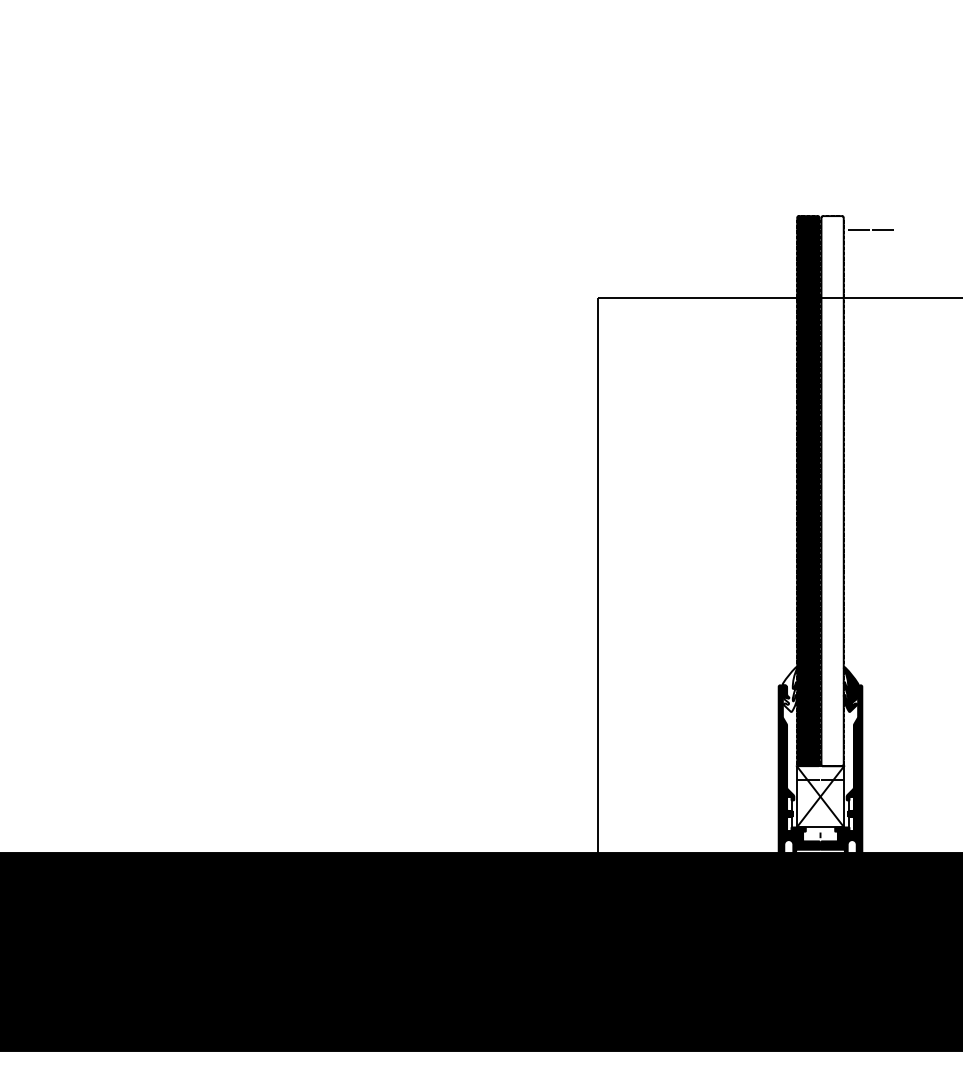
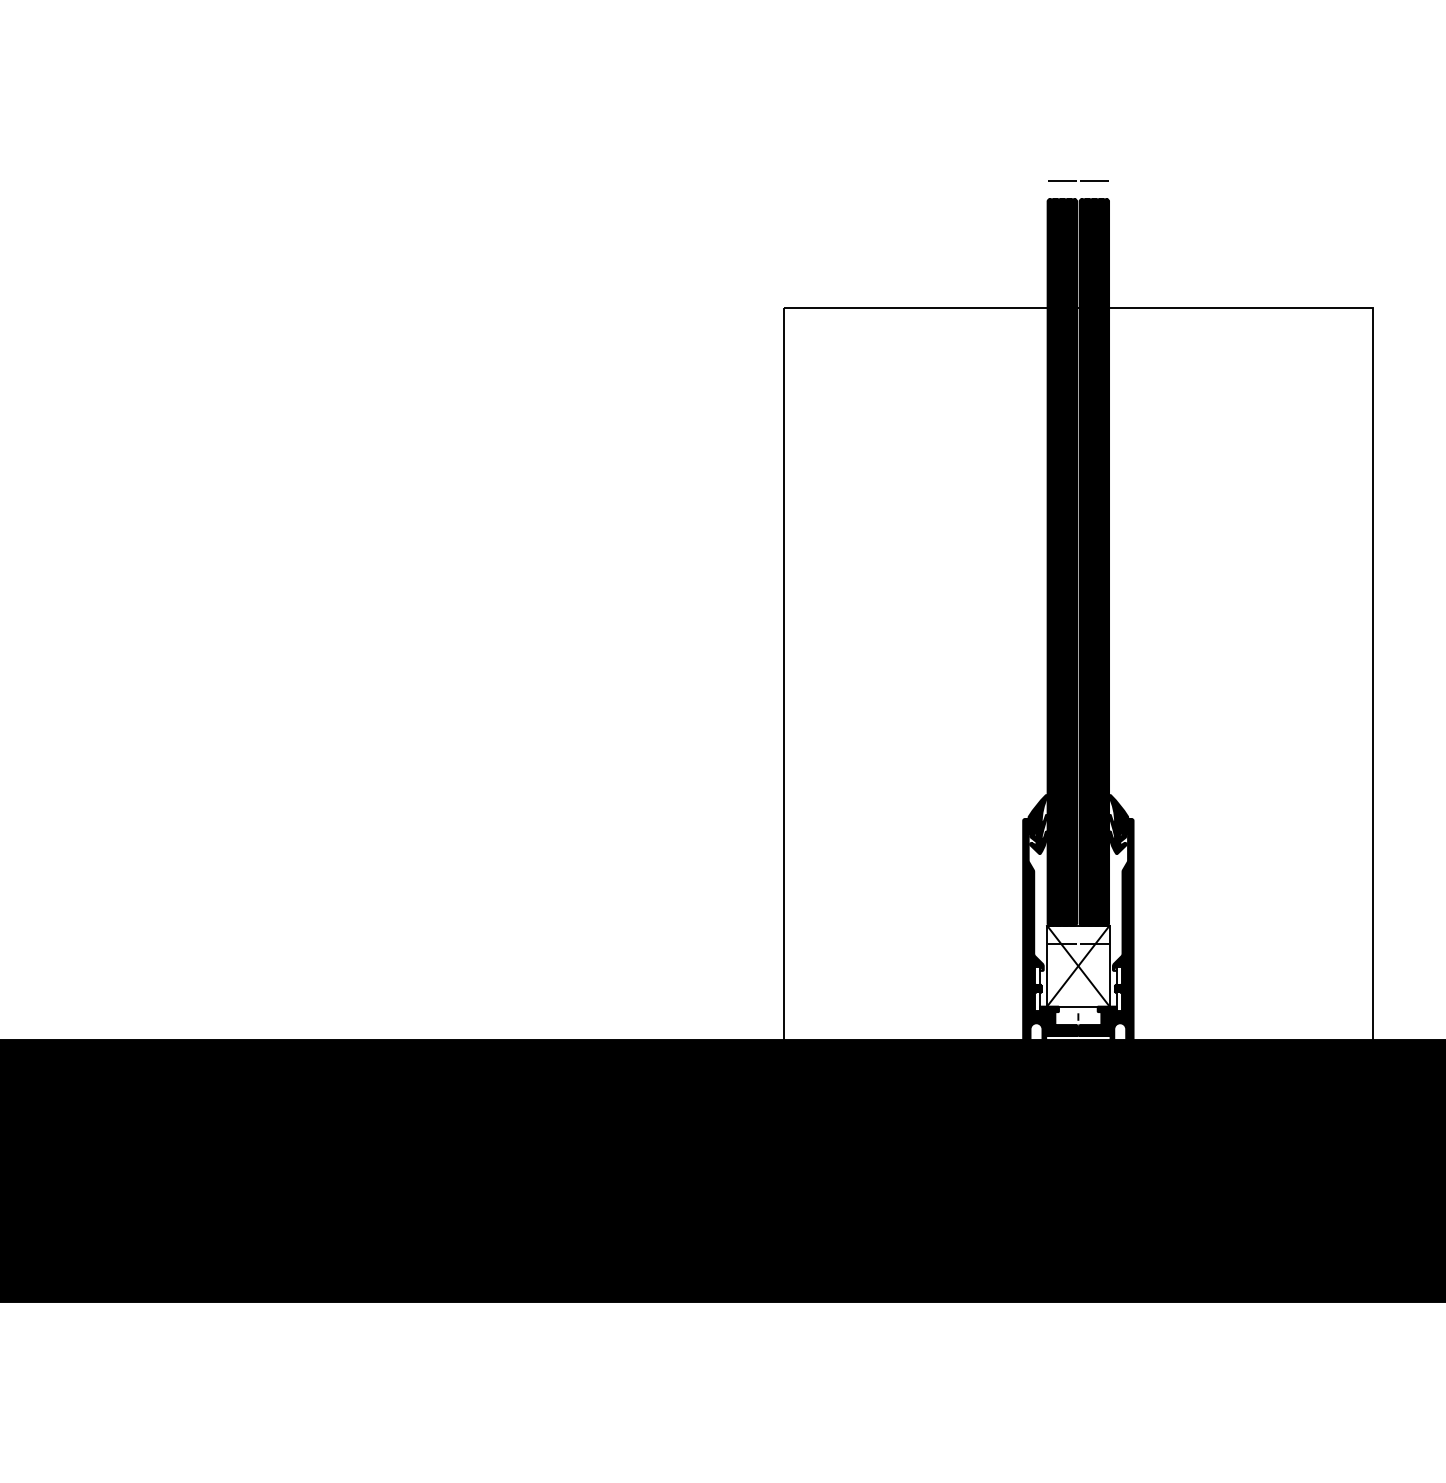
line: (869, 229) -> (1076, 180), moved
fill: (832, 491) -> (1094, 562), added
fill: (789, 689) -> (1037, 824), added

